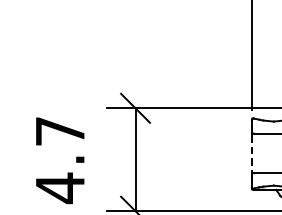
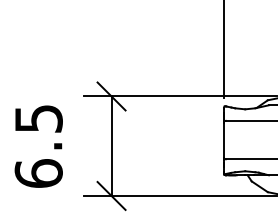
line: (252, 153) -> (224, 140), dashed -> solid
text: (59, 161) -> (38, 147), 4.7 -> 6.5

